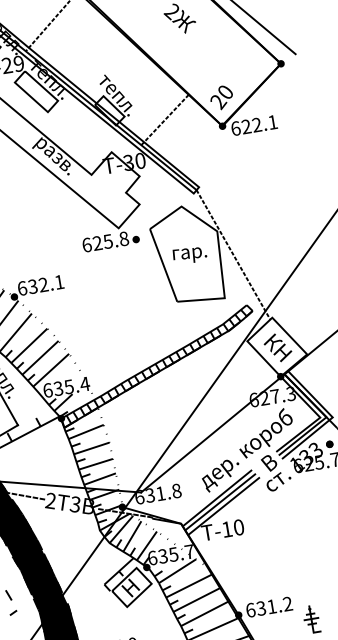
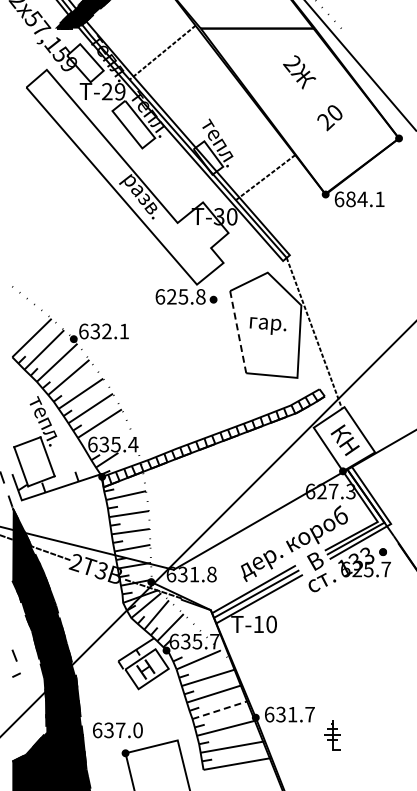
text: (221, 98) -> (329, 118), moved
text: (251, 126) -> (356, 199), 622.1 -> 684.1
line: (163, 265) -> (238, 332), solid -> dashed
text: (287, 604) -> (309, 714), 631.2 -> 631.7
line: (205, 613) -> (220, 709), solid -> dashed

